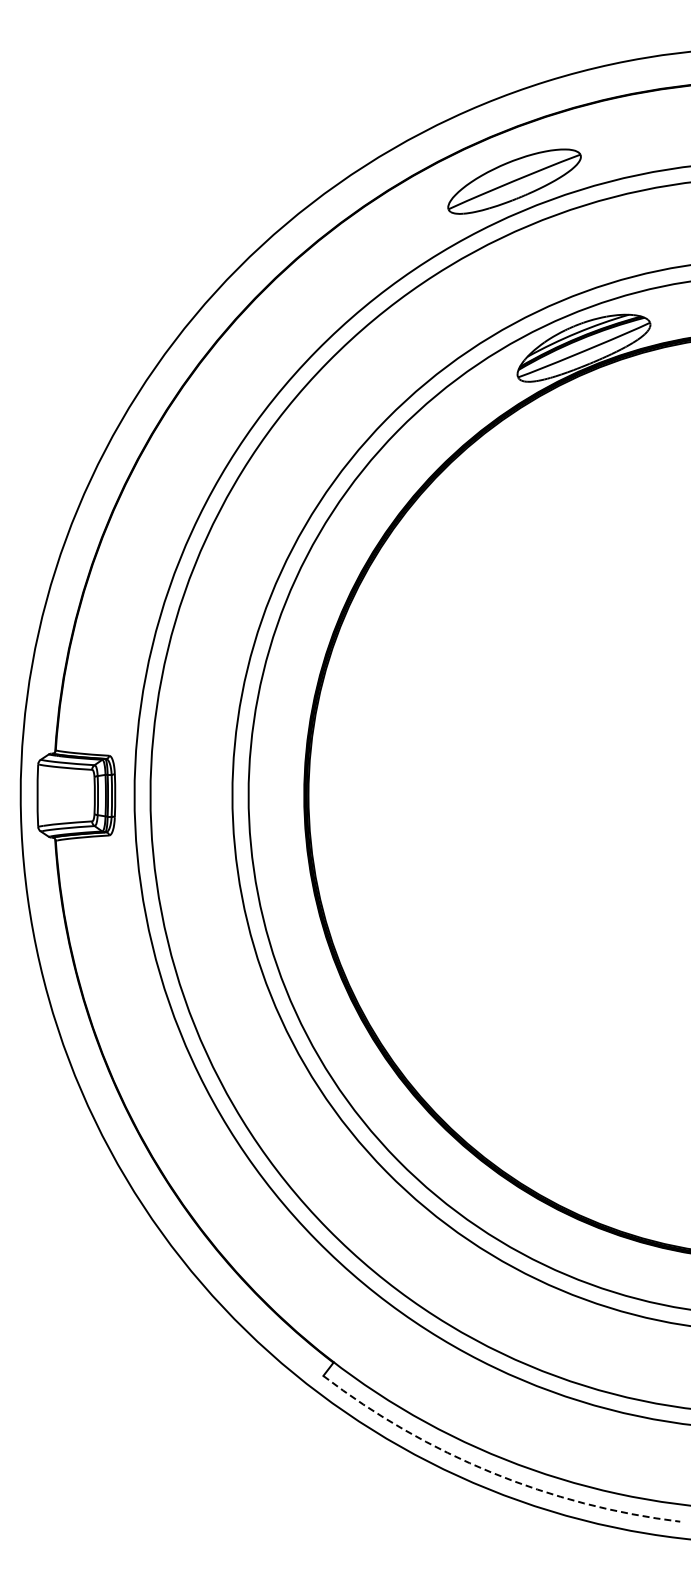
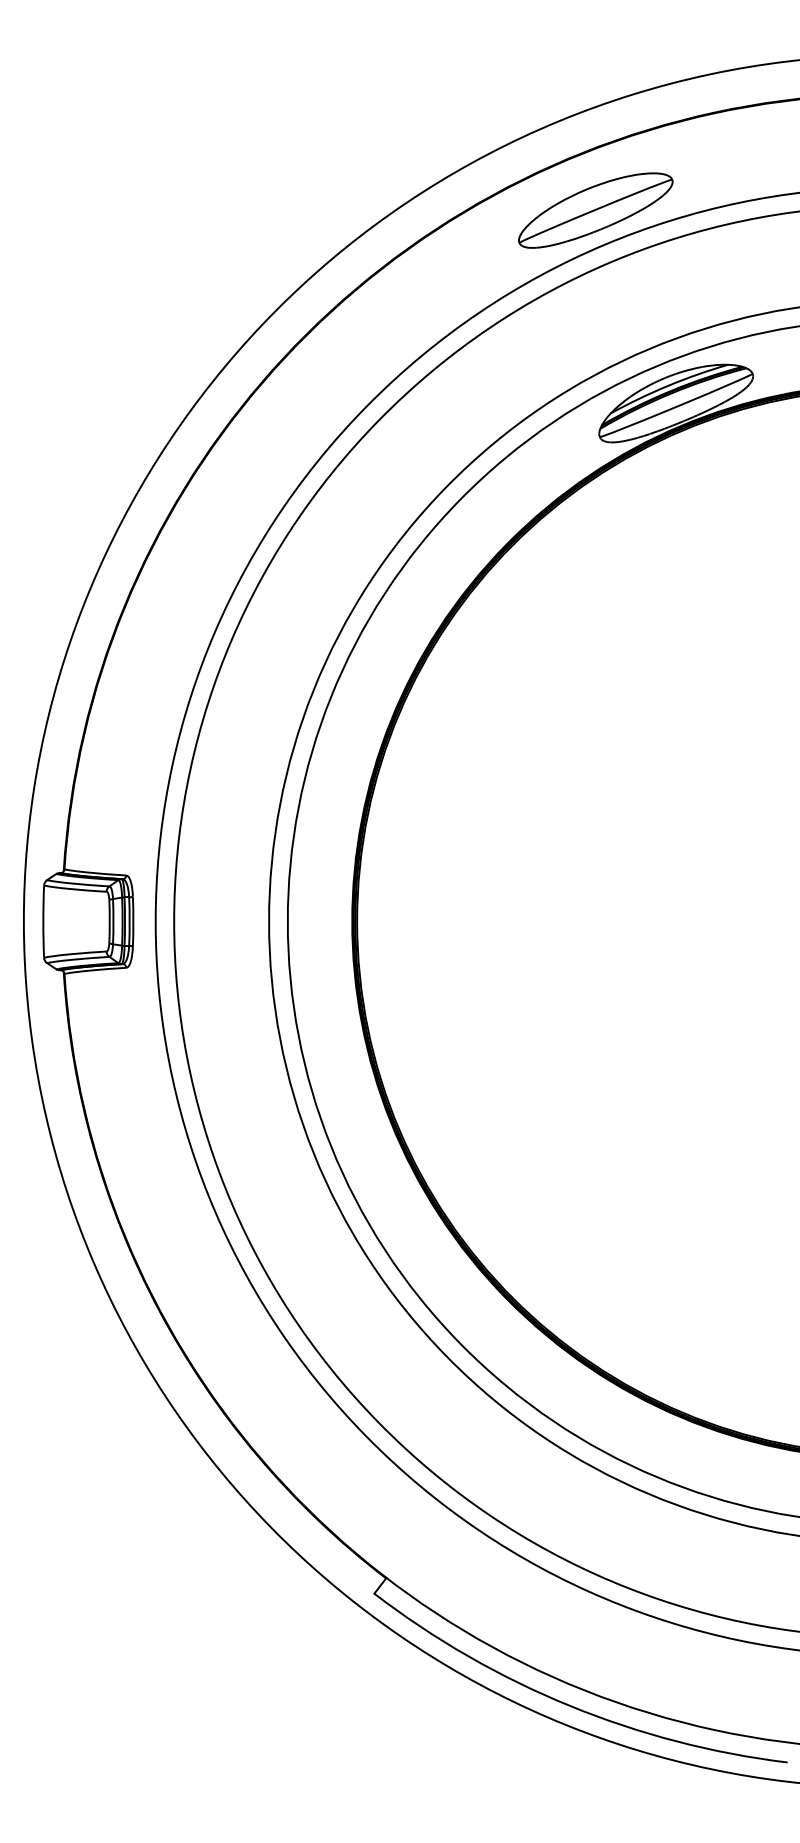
arc: (492, 1472) -> (570, 1705), dashed -> solid

